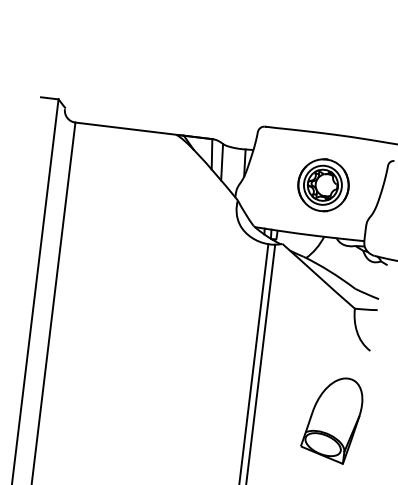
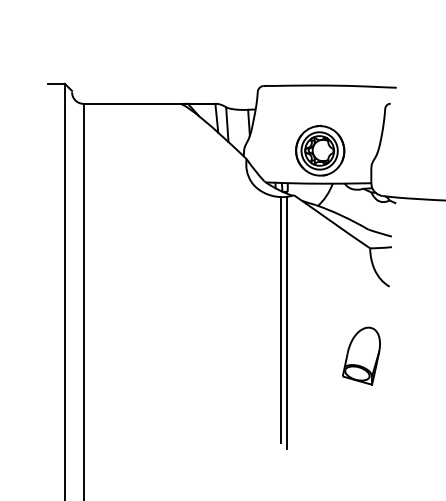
part: (323, 184) -> (320, 150), moved
part: (332, 418) -> (361, 355), size x0.7

